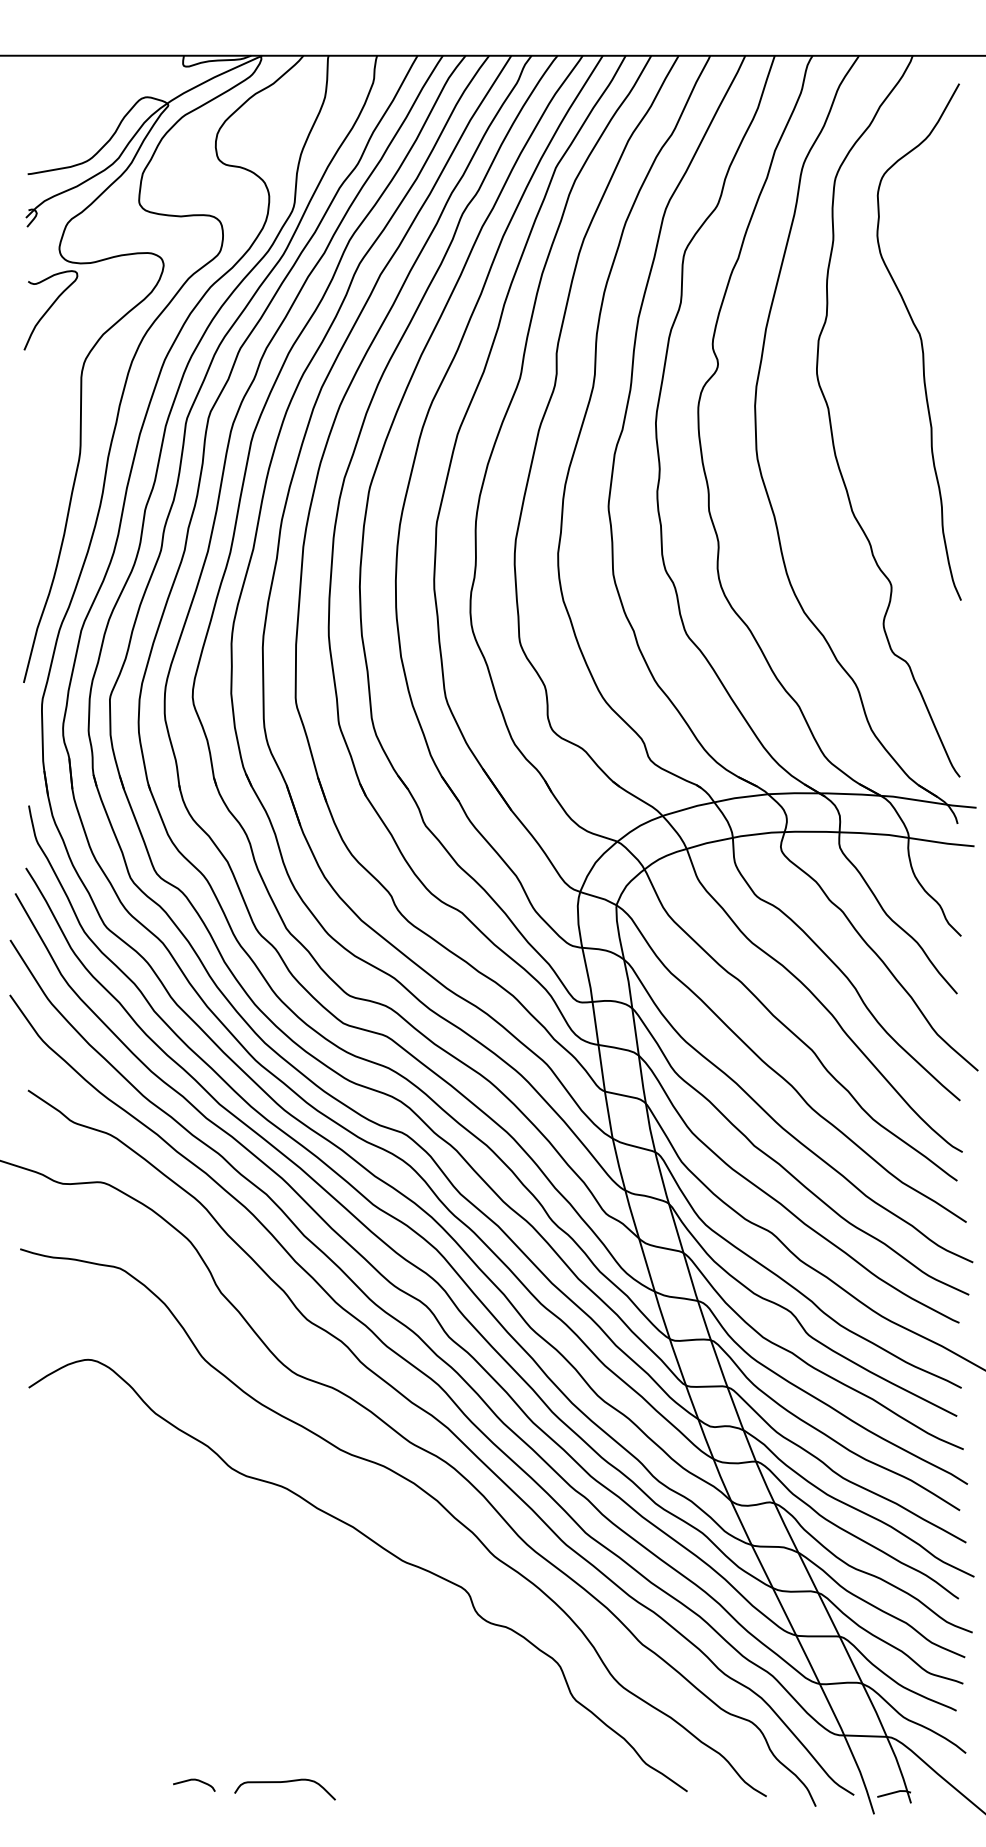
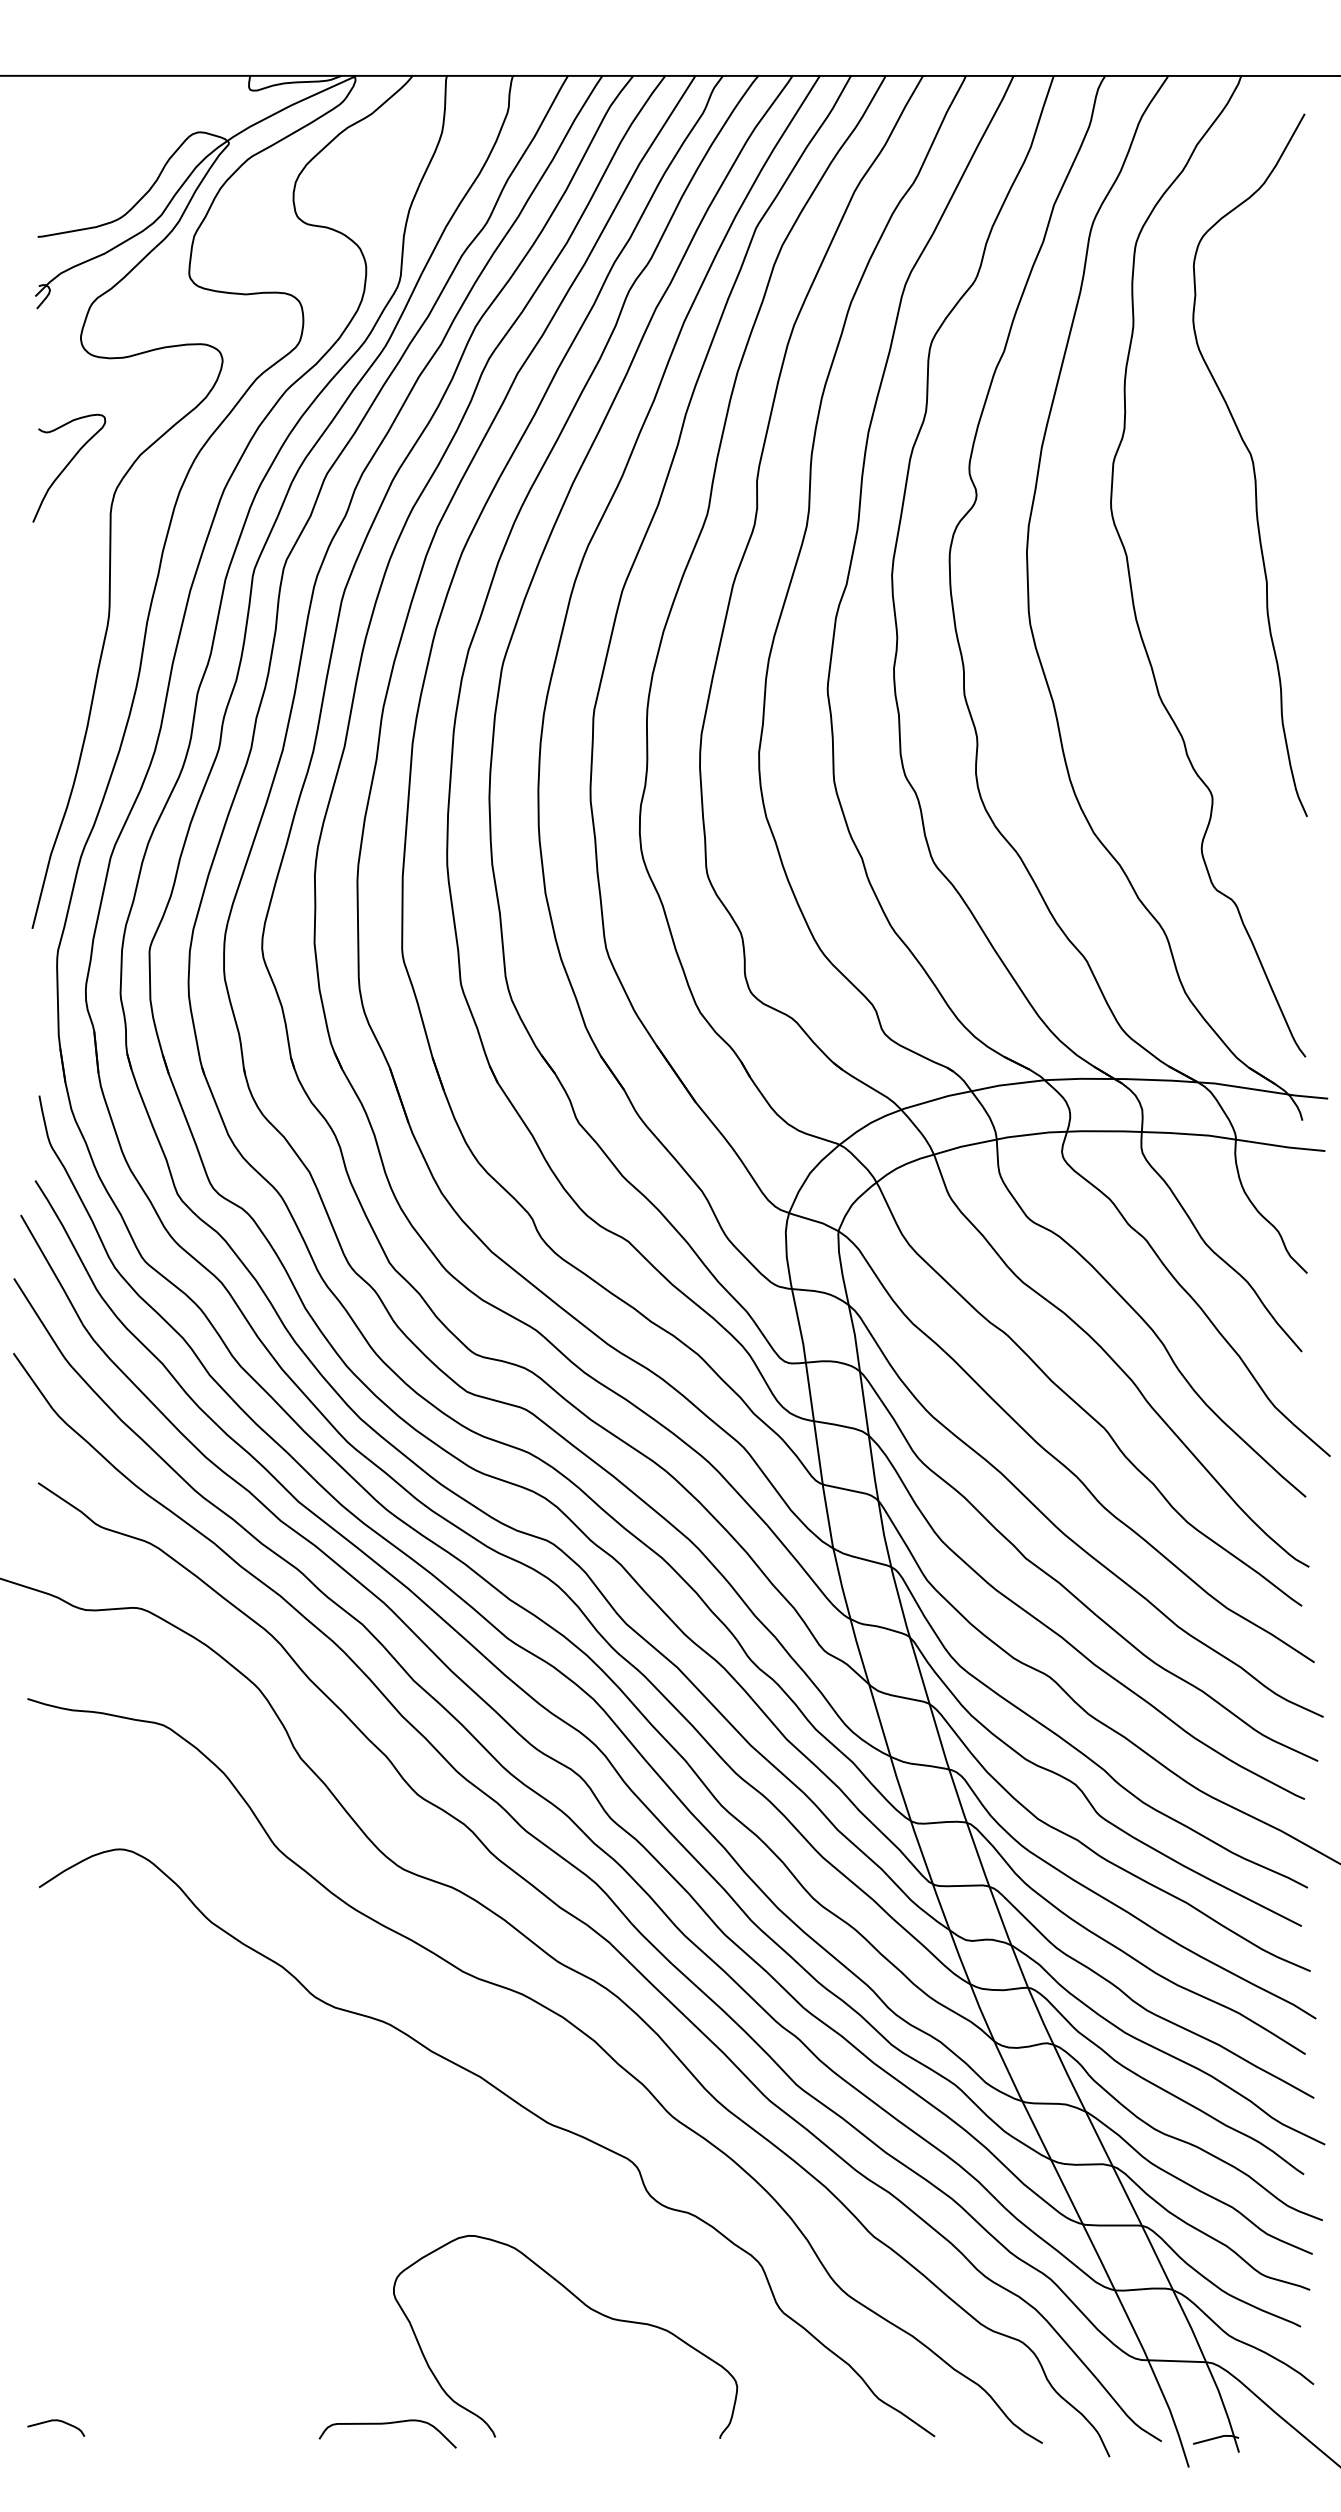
curve: (50, 308) -> (68, 465), moved
curve: (430, 1695) -> (585, 2306), added
curve: (194, 1780) -> (56, 2421), moved

